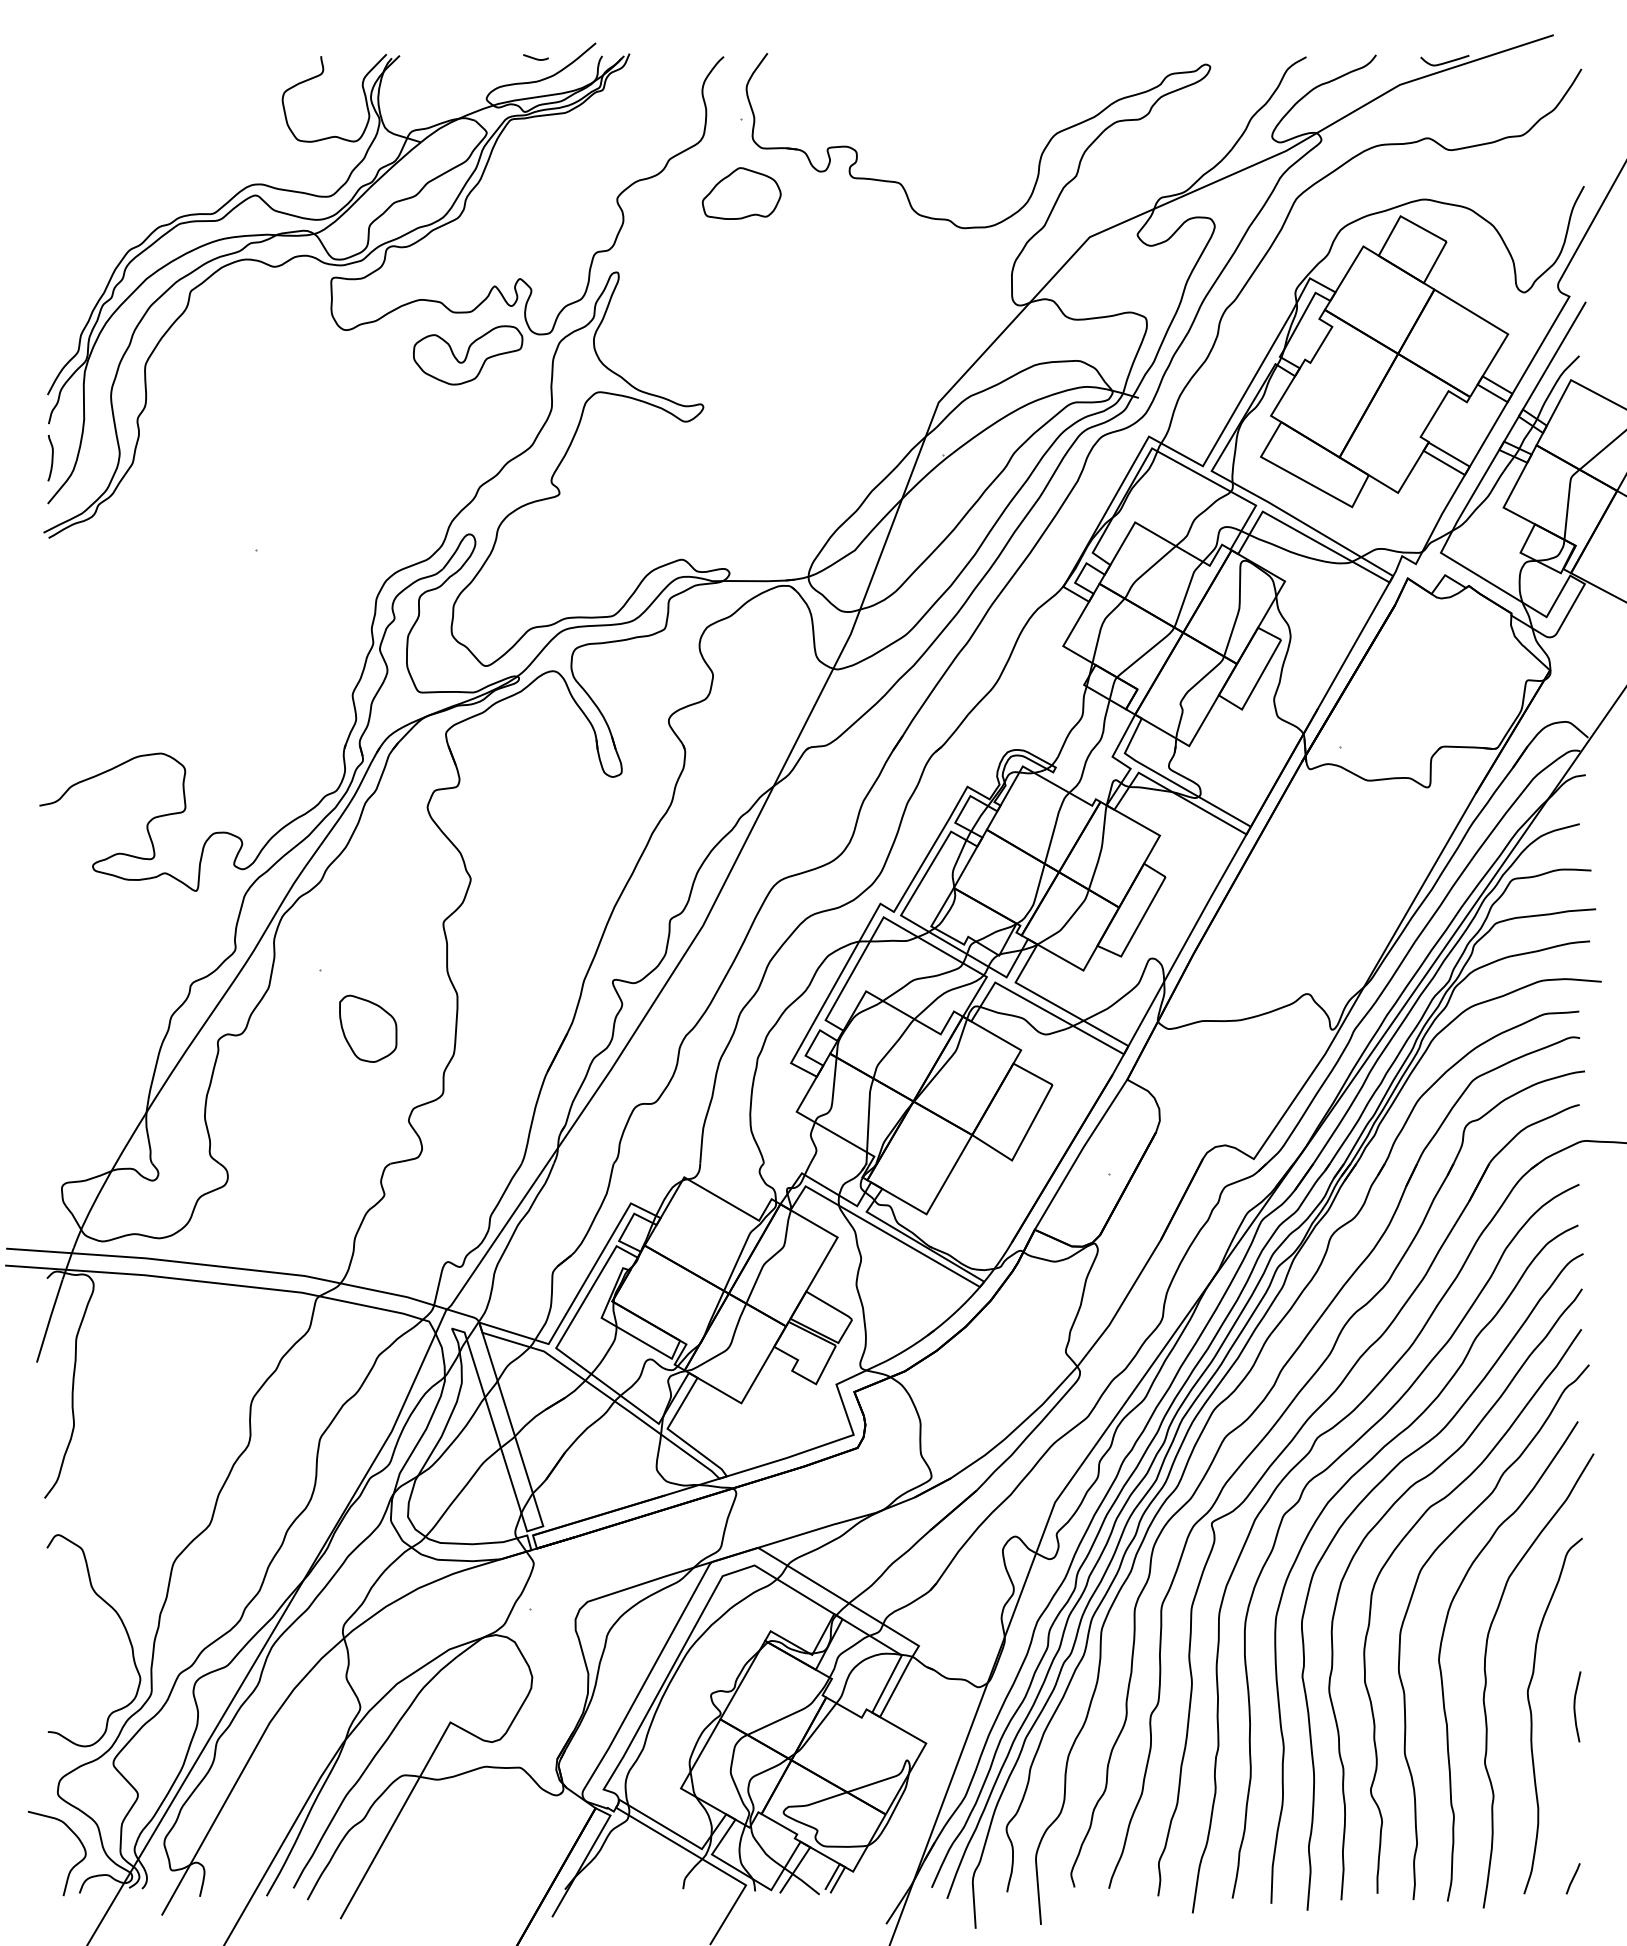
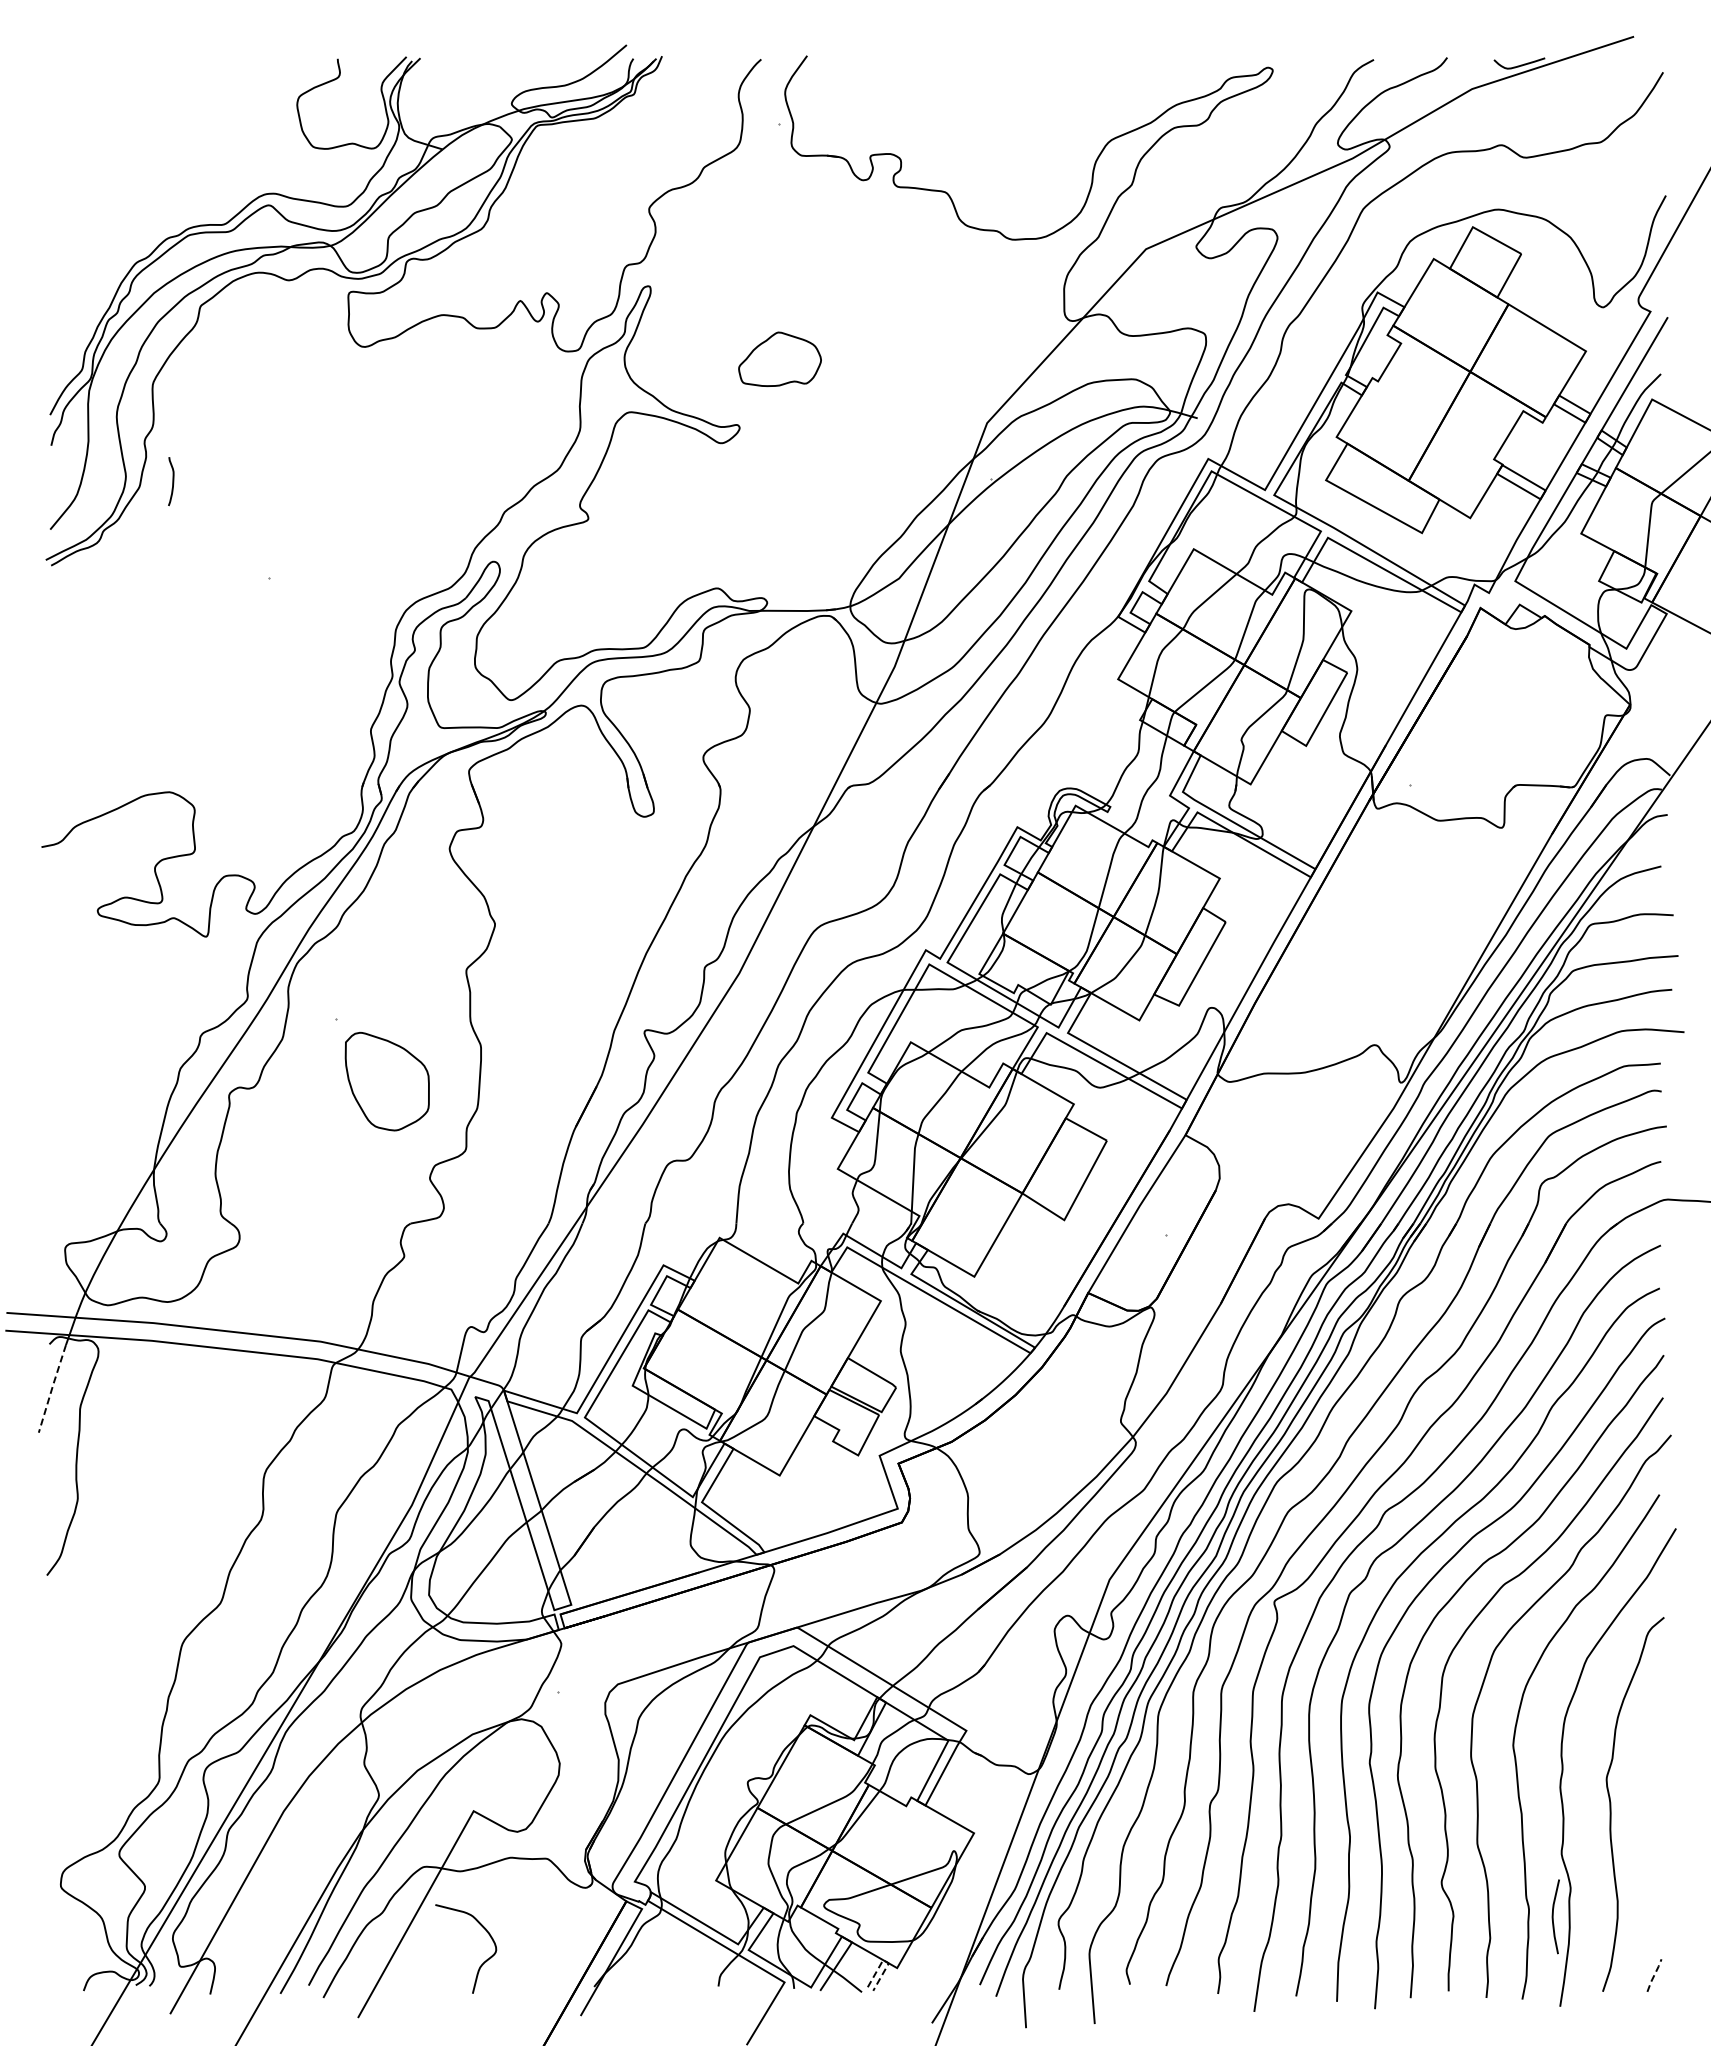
curve: (535, 57) -> (563, 60), removed
part: (741, 192) -> (779, 358), moved
part: (468, 355) -> (492, 373), removed
curve: (51, 458) -> (172, 481), moved
part: (367, 1028) -> (386, 1081), size x1.4
line: (49, 1320) -> (52, 1388), solid -> dashed
curve: (125, 1630) -> (131, 1714), removed
curve: (1575, 1706) -> (1553, 1916), moved
line: (842, 1865) -> (886, 1961), solid -> dashed
curve: (72, 1867) -> (482, 1963), moved
line: (1573, 1878) -> (1654, 1975), solid -> dashed

